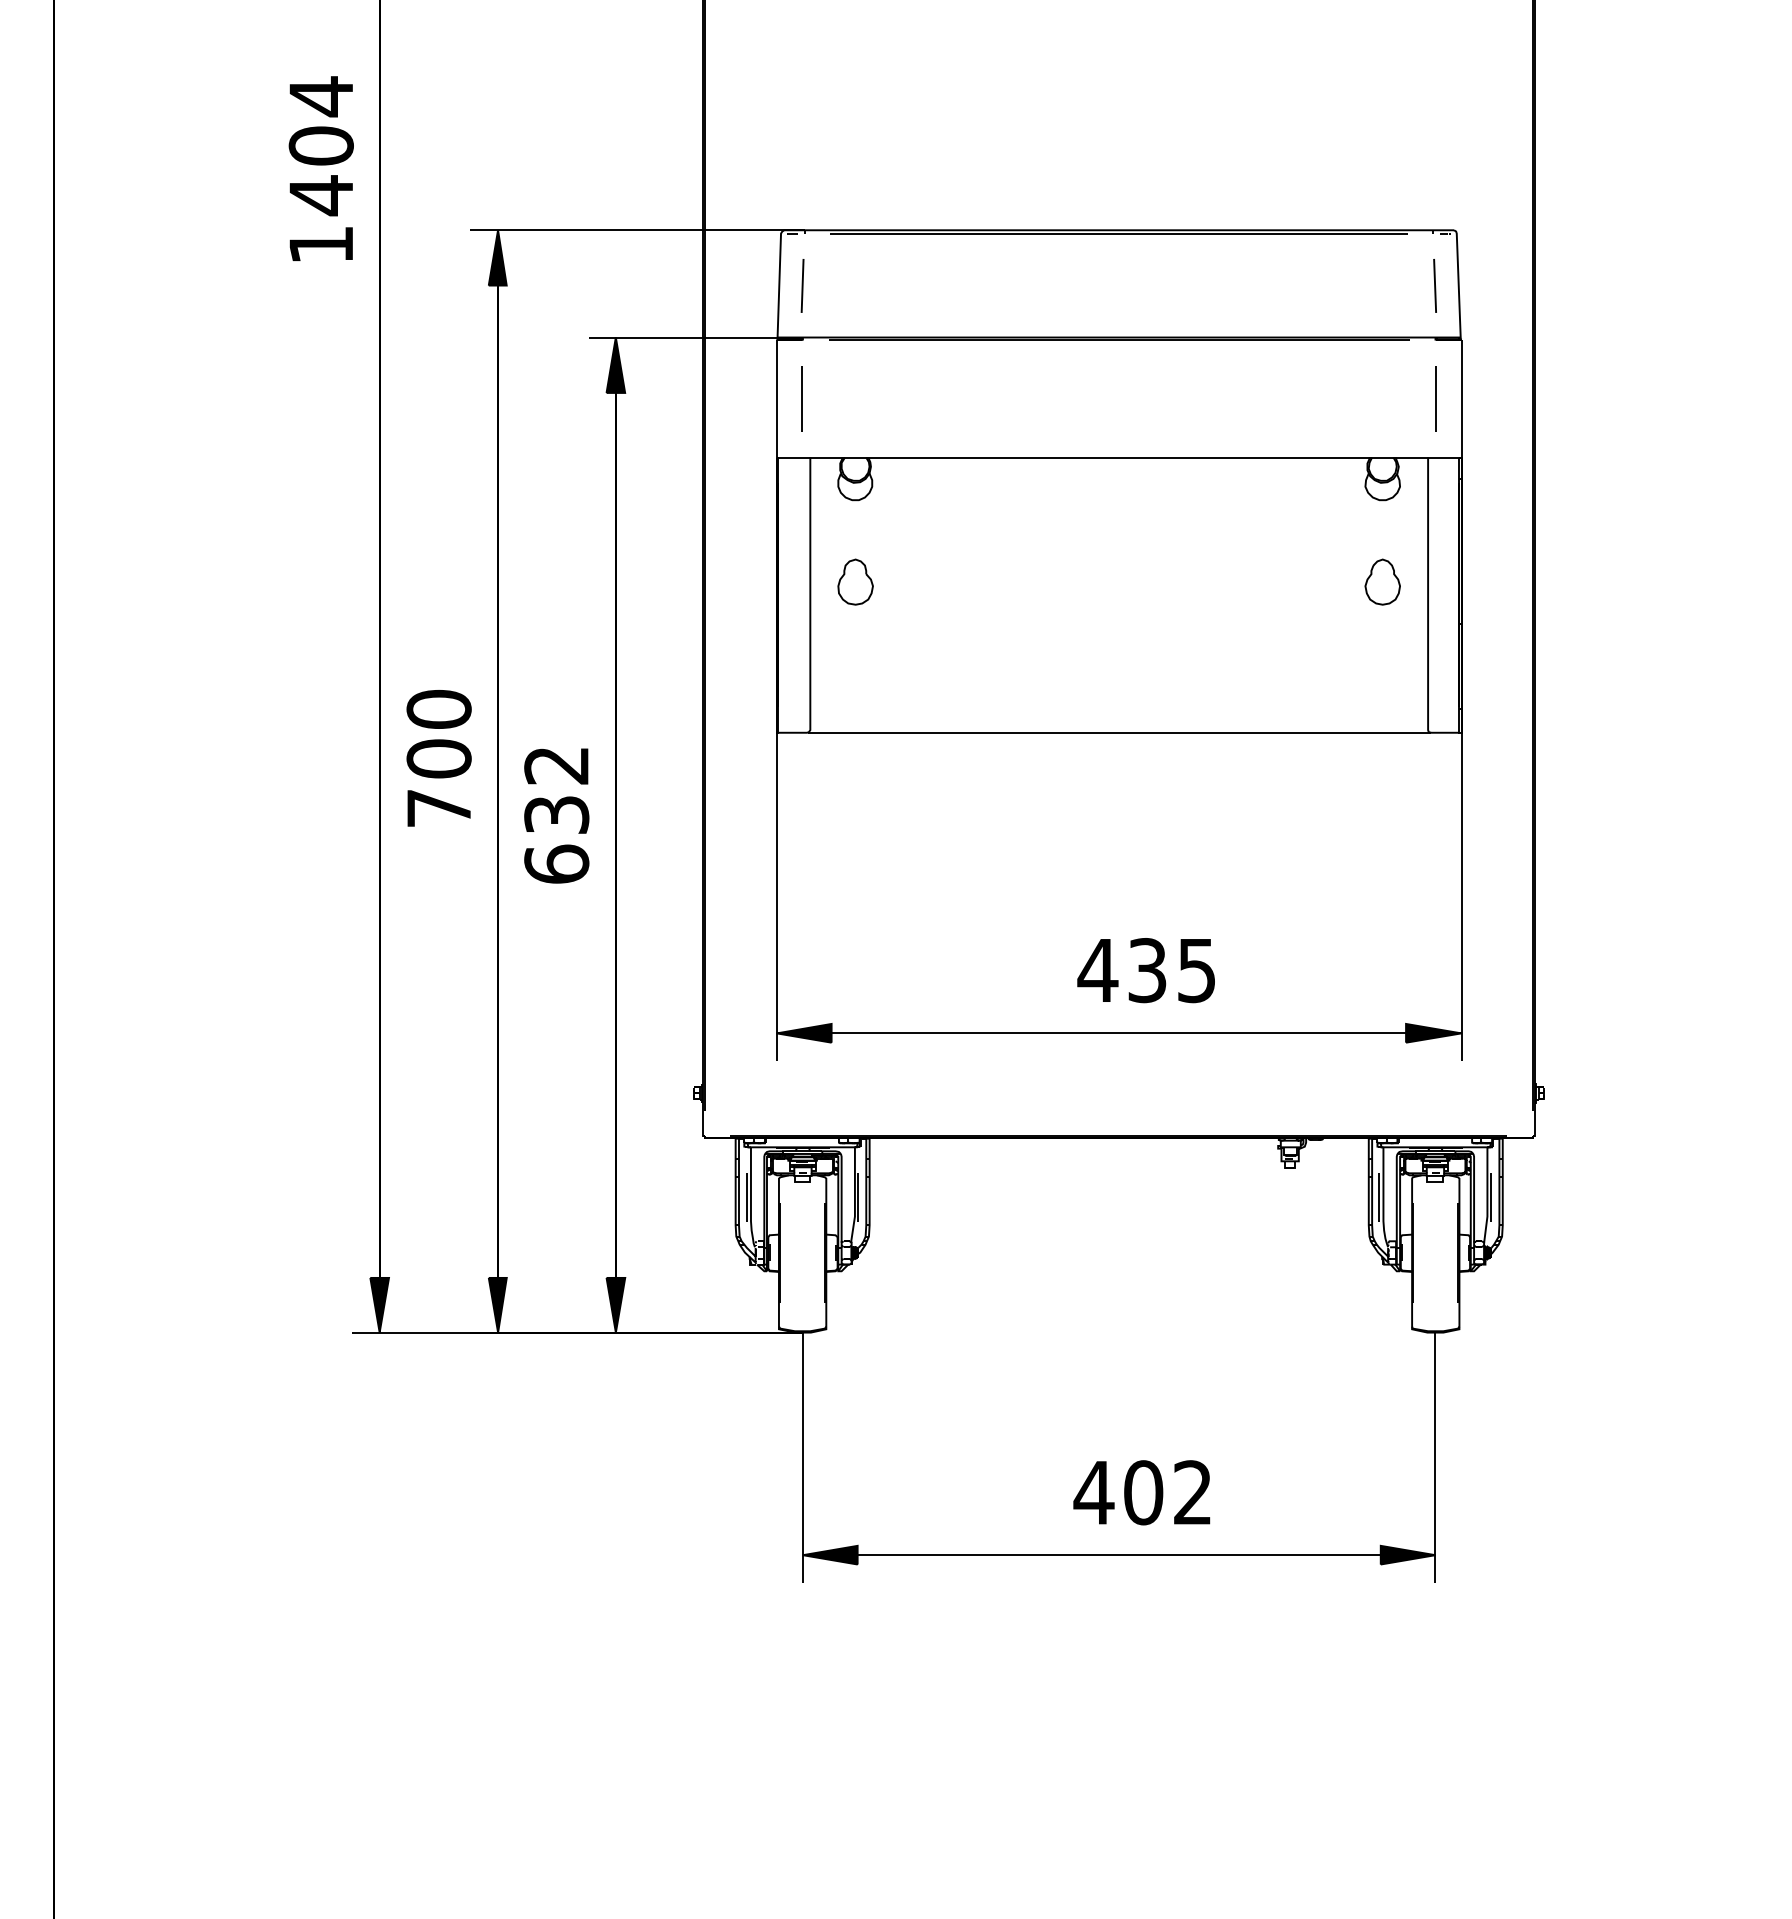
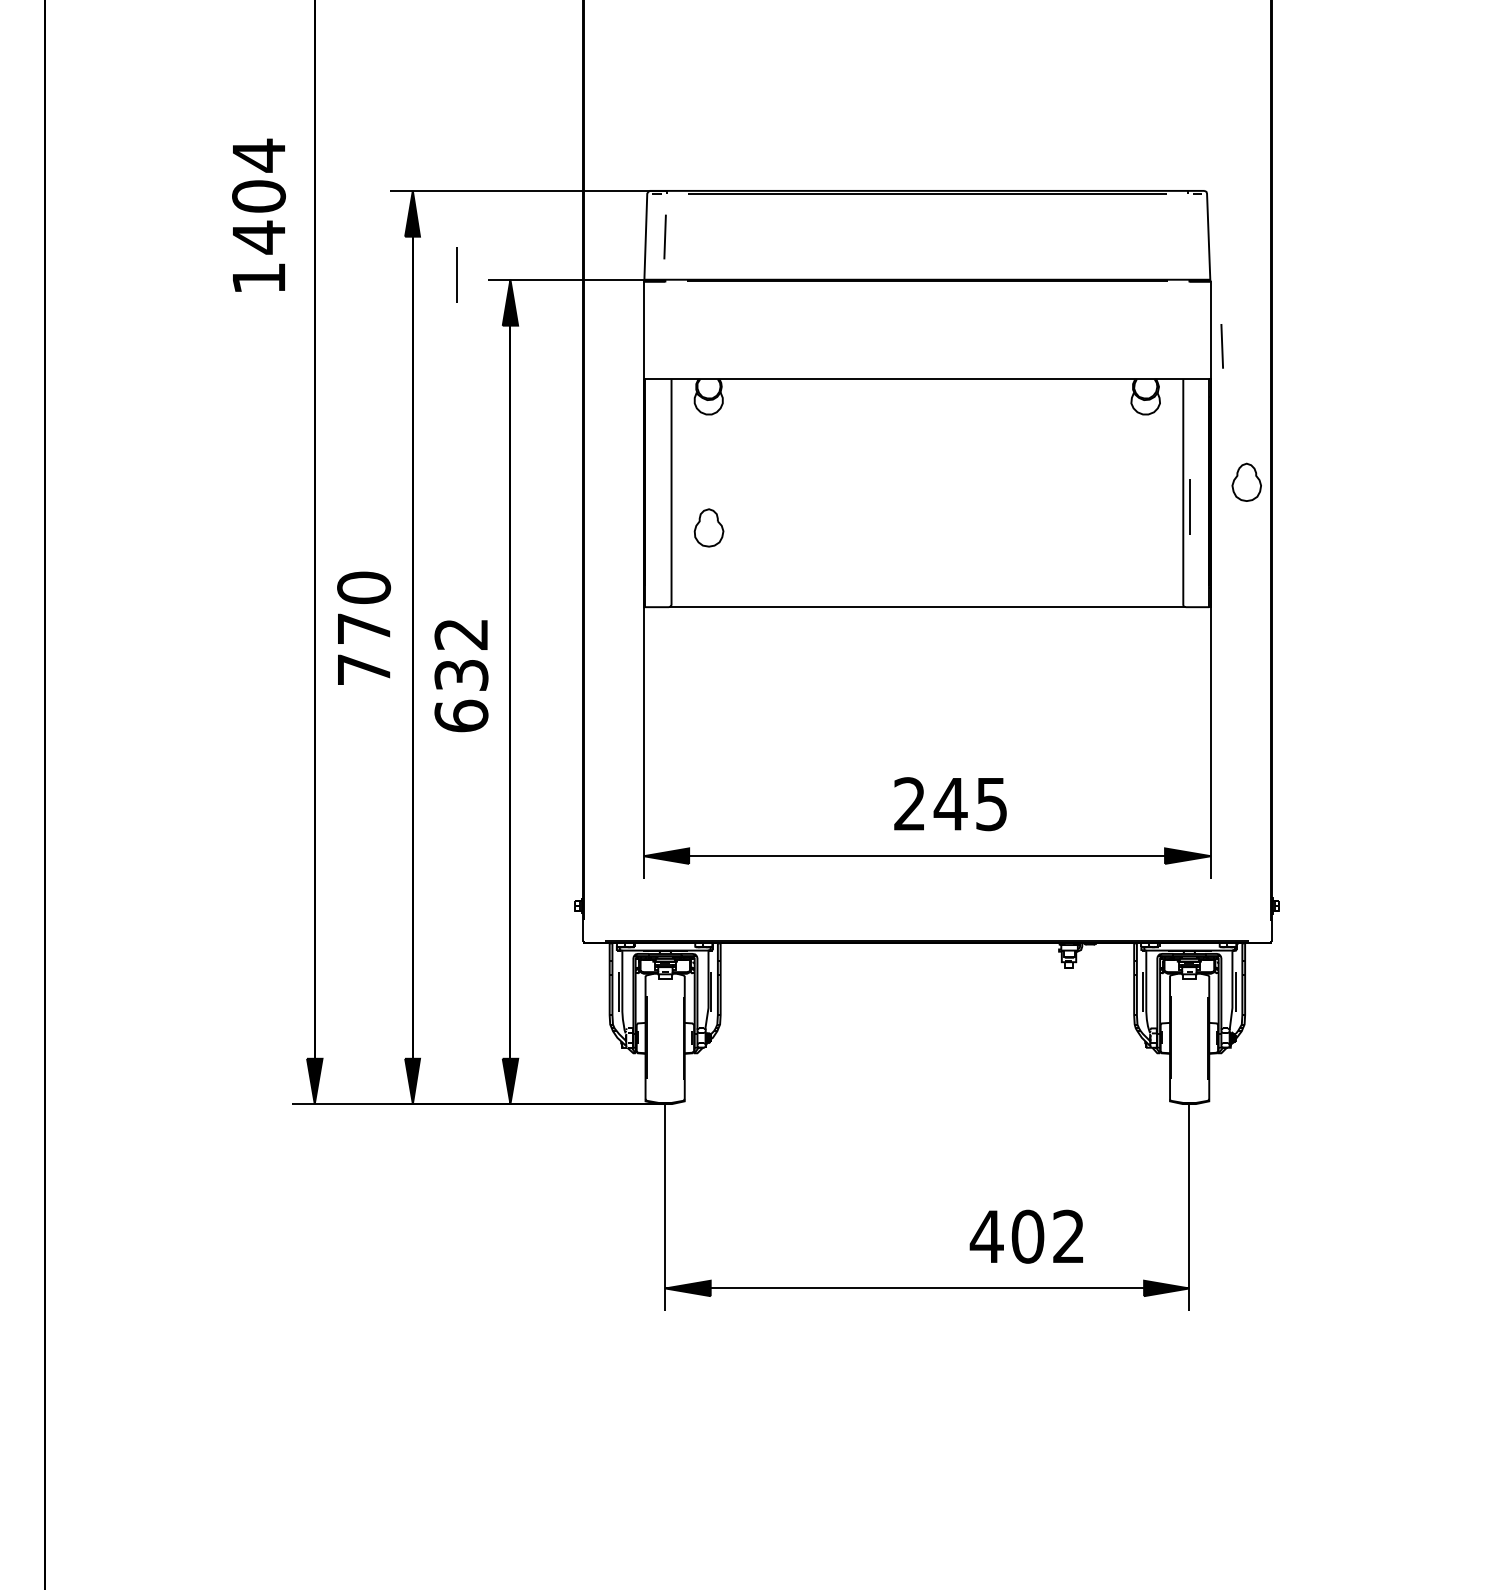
text: (320, 168) -> (258, 215), moved
line: (1434, 285) -> (1221, 346), moved
line: (801, 398) -> (456, 274), moved
line: (1435, 398) -> (1189, 506), moved
part: (855, 581) -> (708, 527), moved
part: (1382, 581) -> (1246, 481), moved
text: (438, 758) -> (363, 628), 700 -> 770
text: (1122, 970) -> (930, 804), 435 -> 245
text: (1141, 1492) -> (1026, 1236), moved

